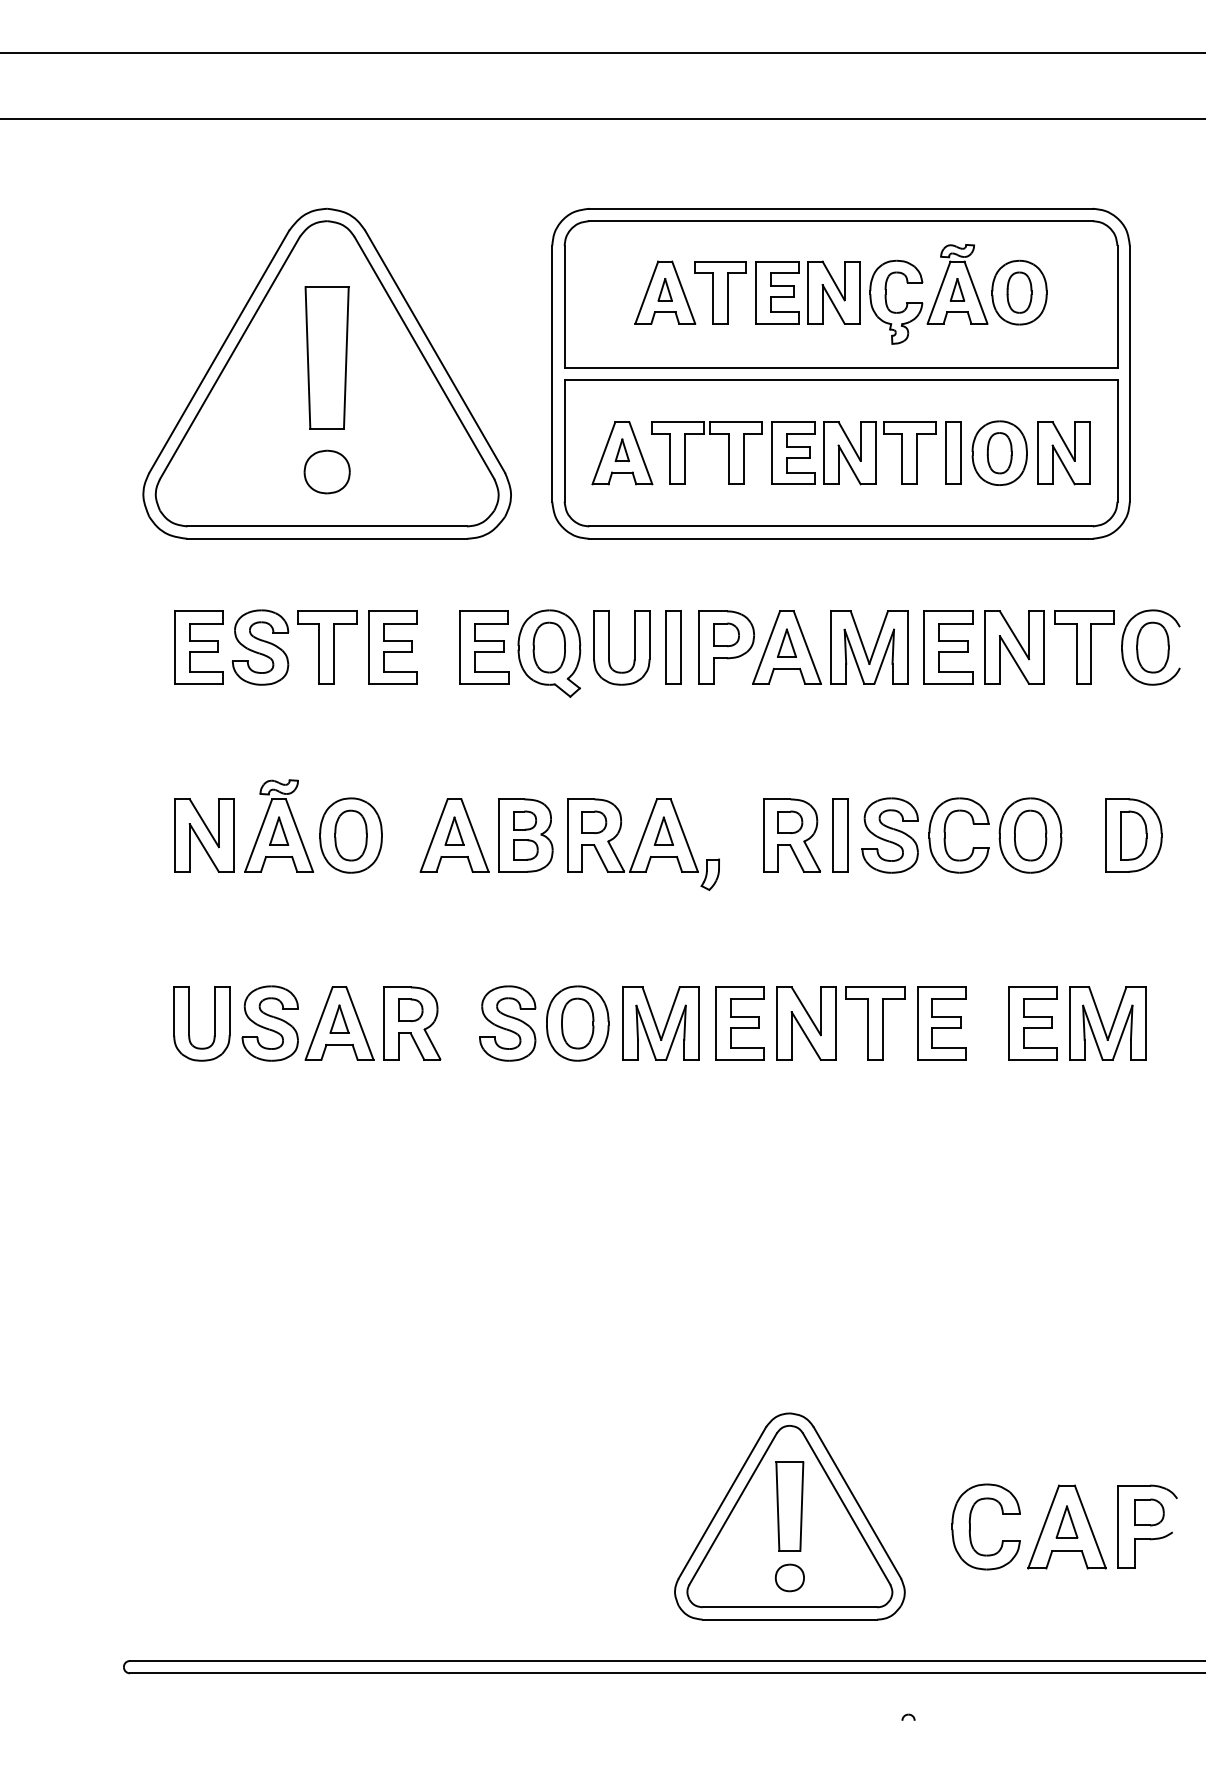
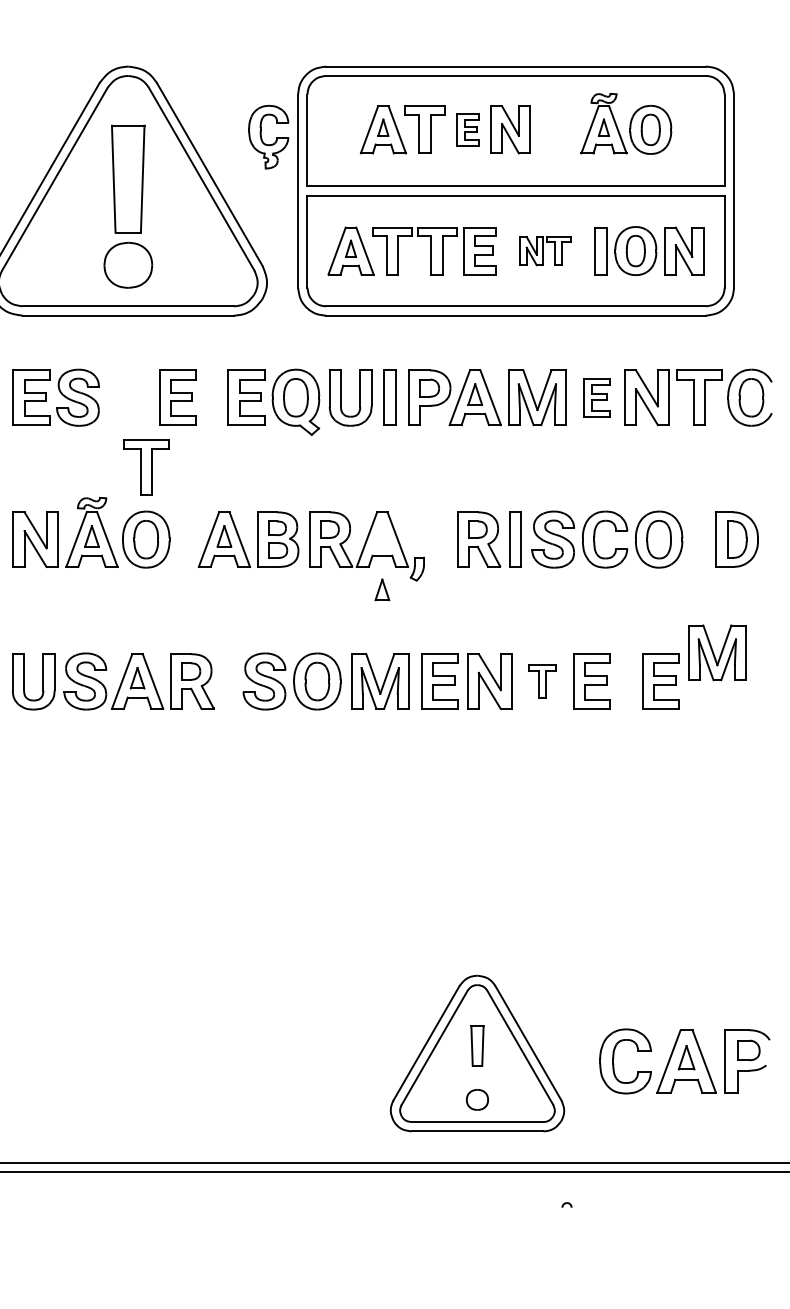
part: (777, 292) -> (468, 129), size x0.7
part: (887, 303) -> (262, 138), moved
part: (879, 453) -> (545, 251), size x0.6
part: (326, 471) -> (127, 264), size x1.4
part: (327, 647) -> (146, 467), moved
part: (948, 647) -> (597, 397), size x0.7
part: (663, 830) -> (382, 589), moved
part: (875, 1023) -> (542, 681), size x0.6
part: (1107, 1023) -> (717, 652), moved
part: (789, 1506) -> (477, 1045), size x0.6

